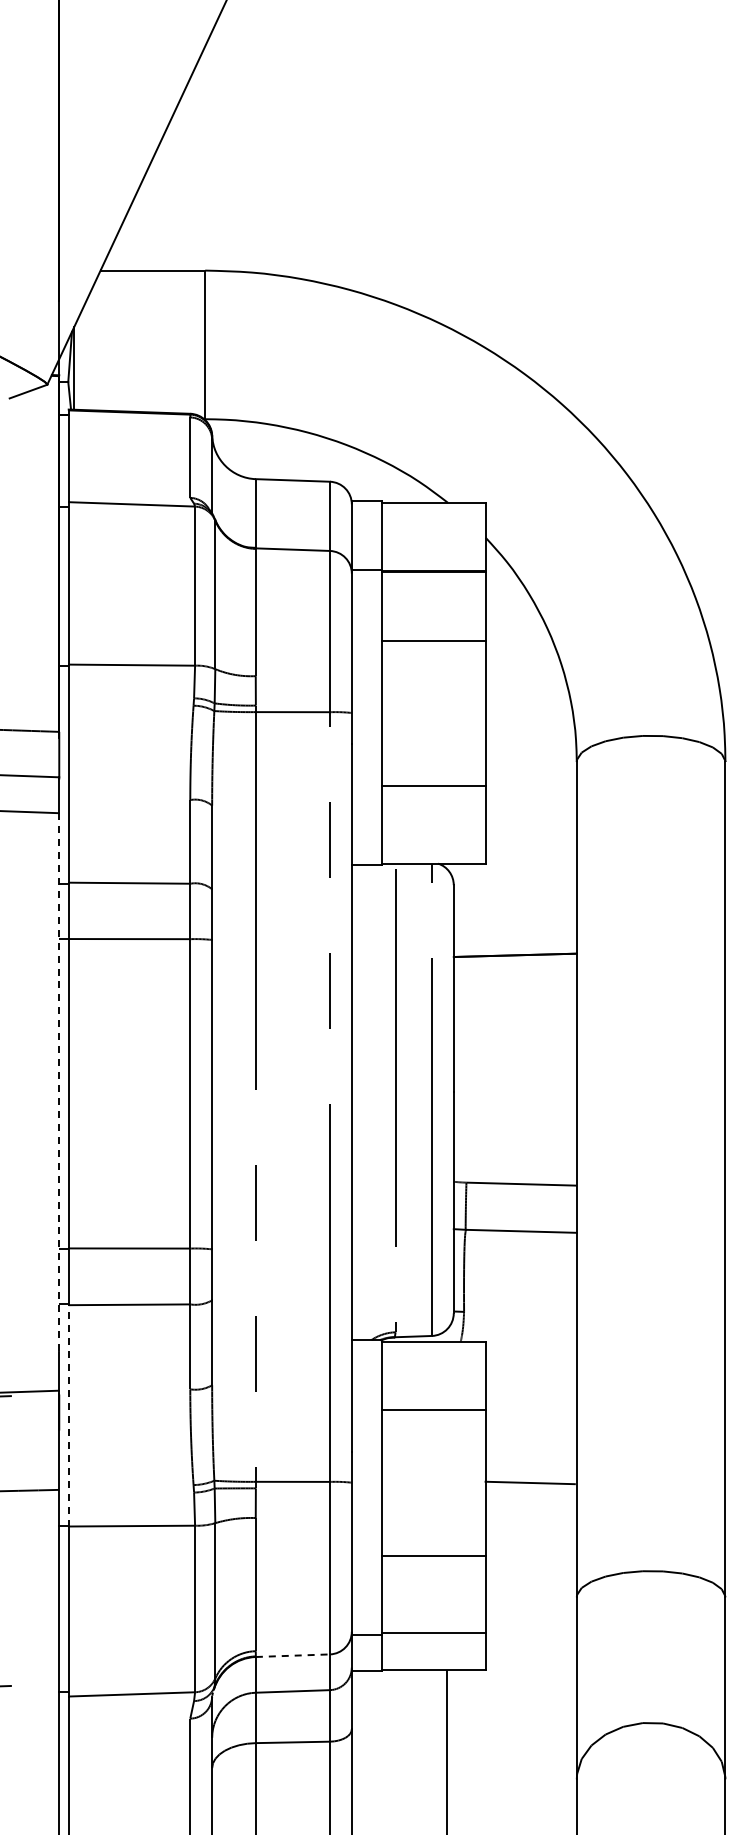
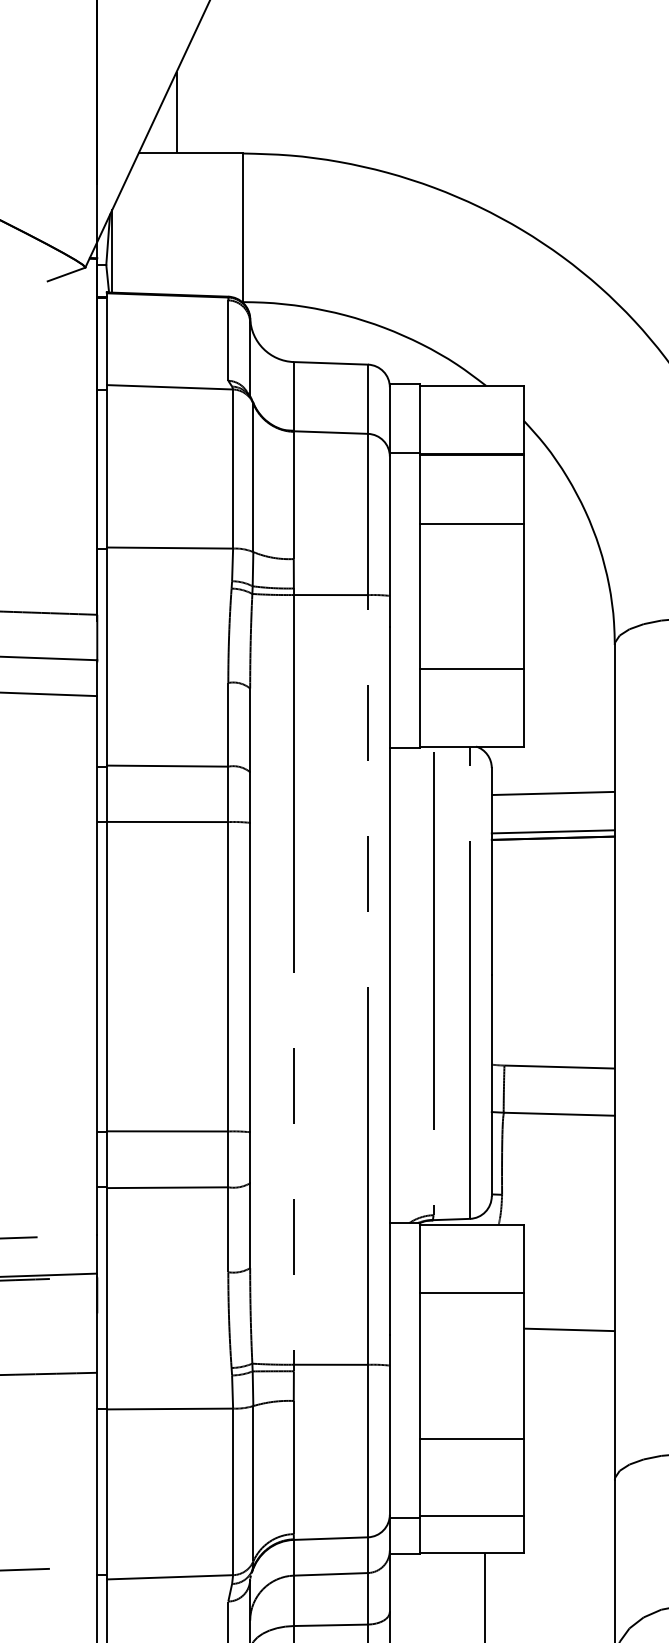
line: (138, 229) -> (176, 112), added
line: (514, 910) -> (552, 793), added
line: (514, 948) -> (552, 831), added
line: (59, 1082) -> (97, 965), dashed -> solid
line: (68, 1415) -> (106, 1298), dashed -> solid
line: (529, 1482) -> (568, 1329), moved
line: (293, 1655) -> (331, 1538), dashed -> solid

